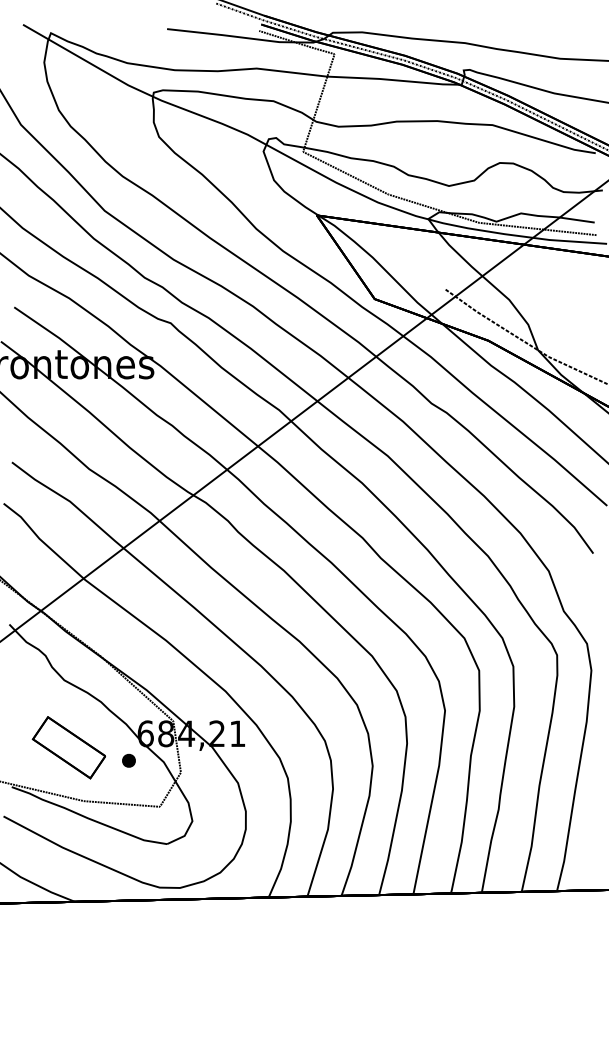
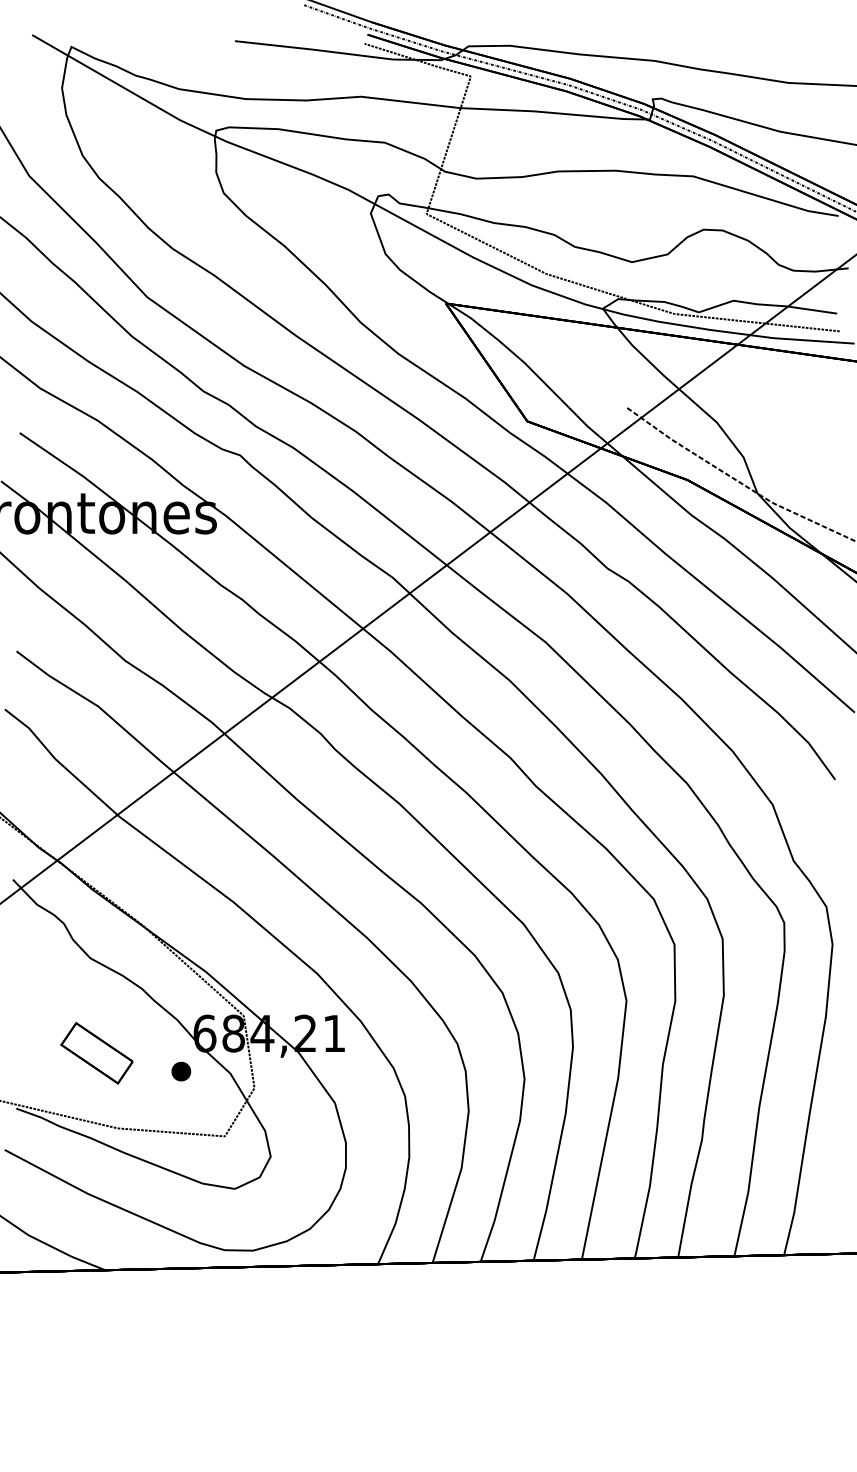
part: (68, 747) -> (96, 1053), size x0.7

